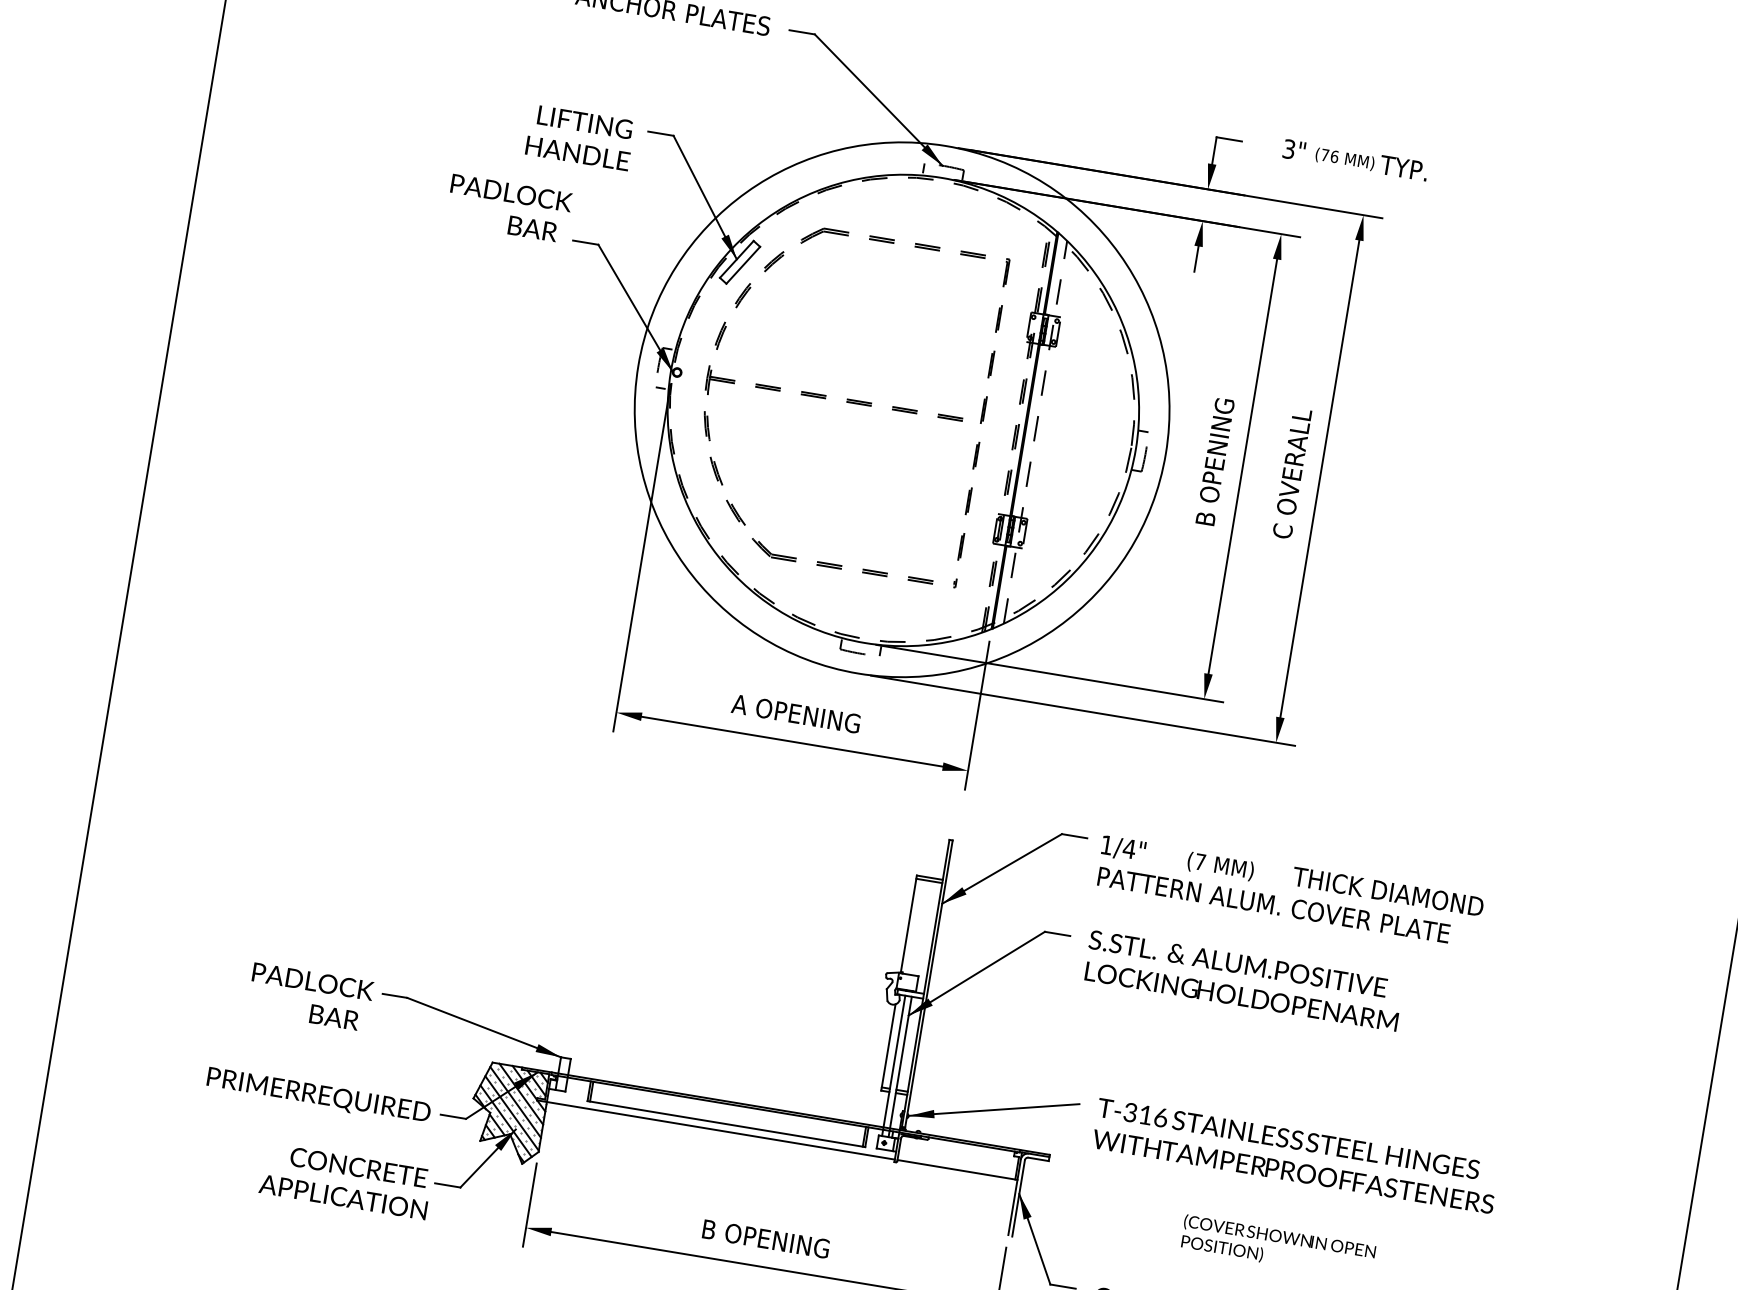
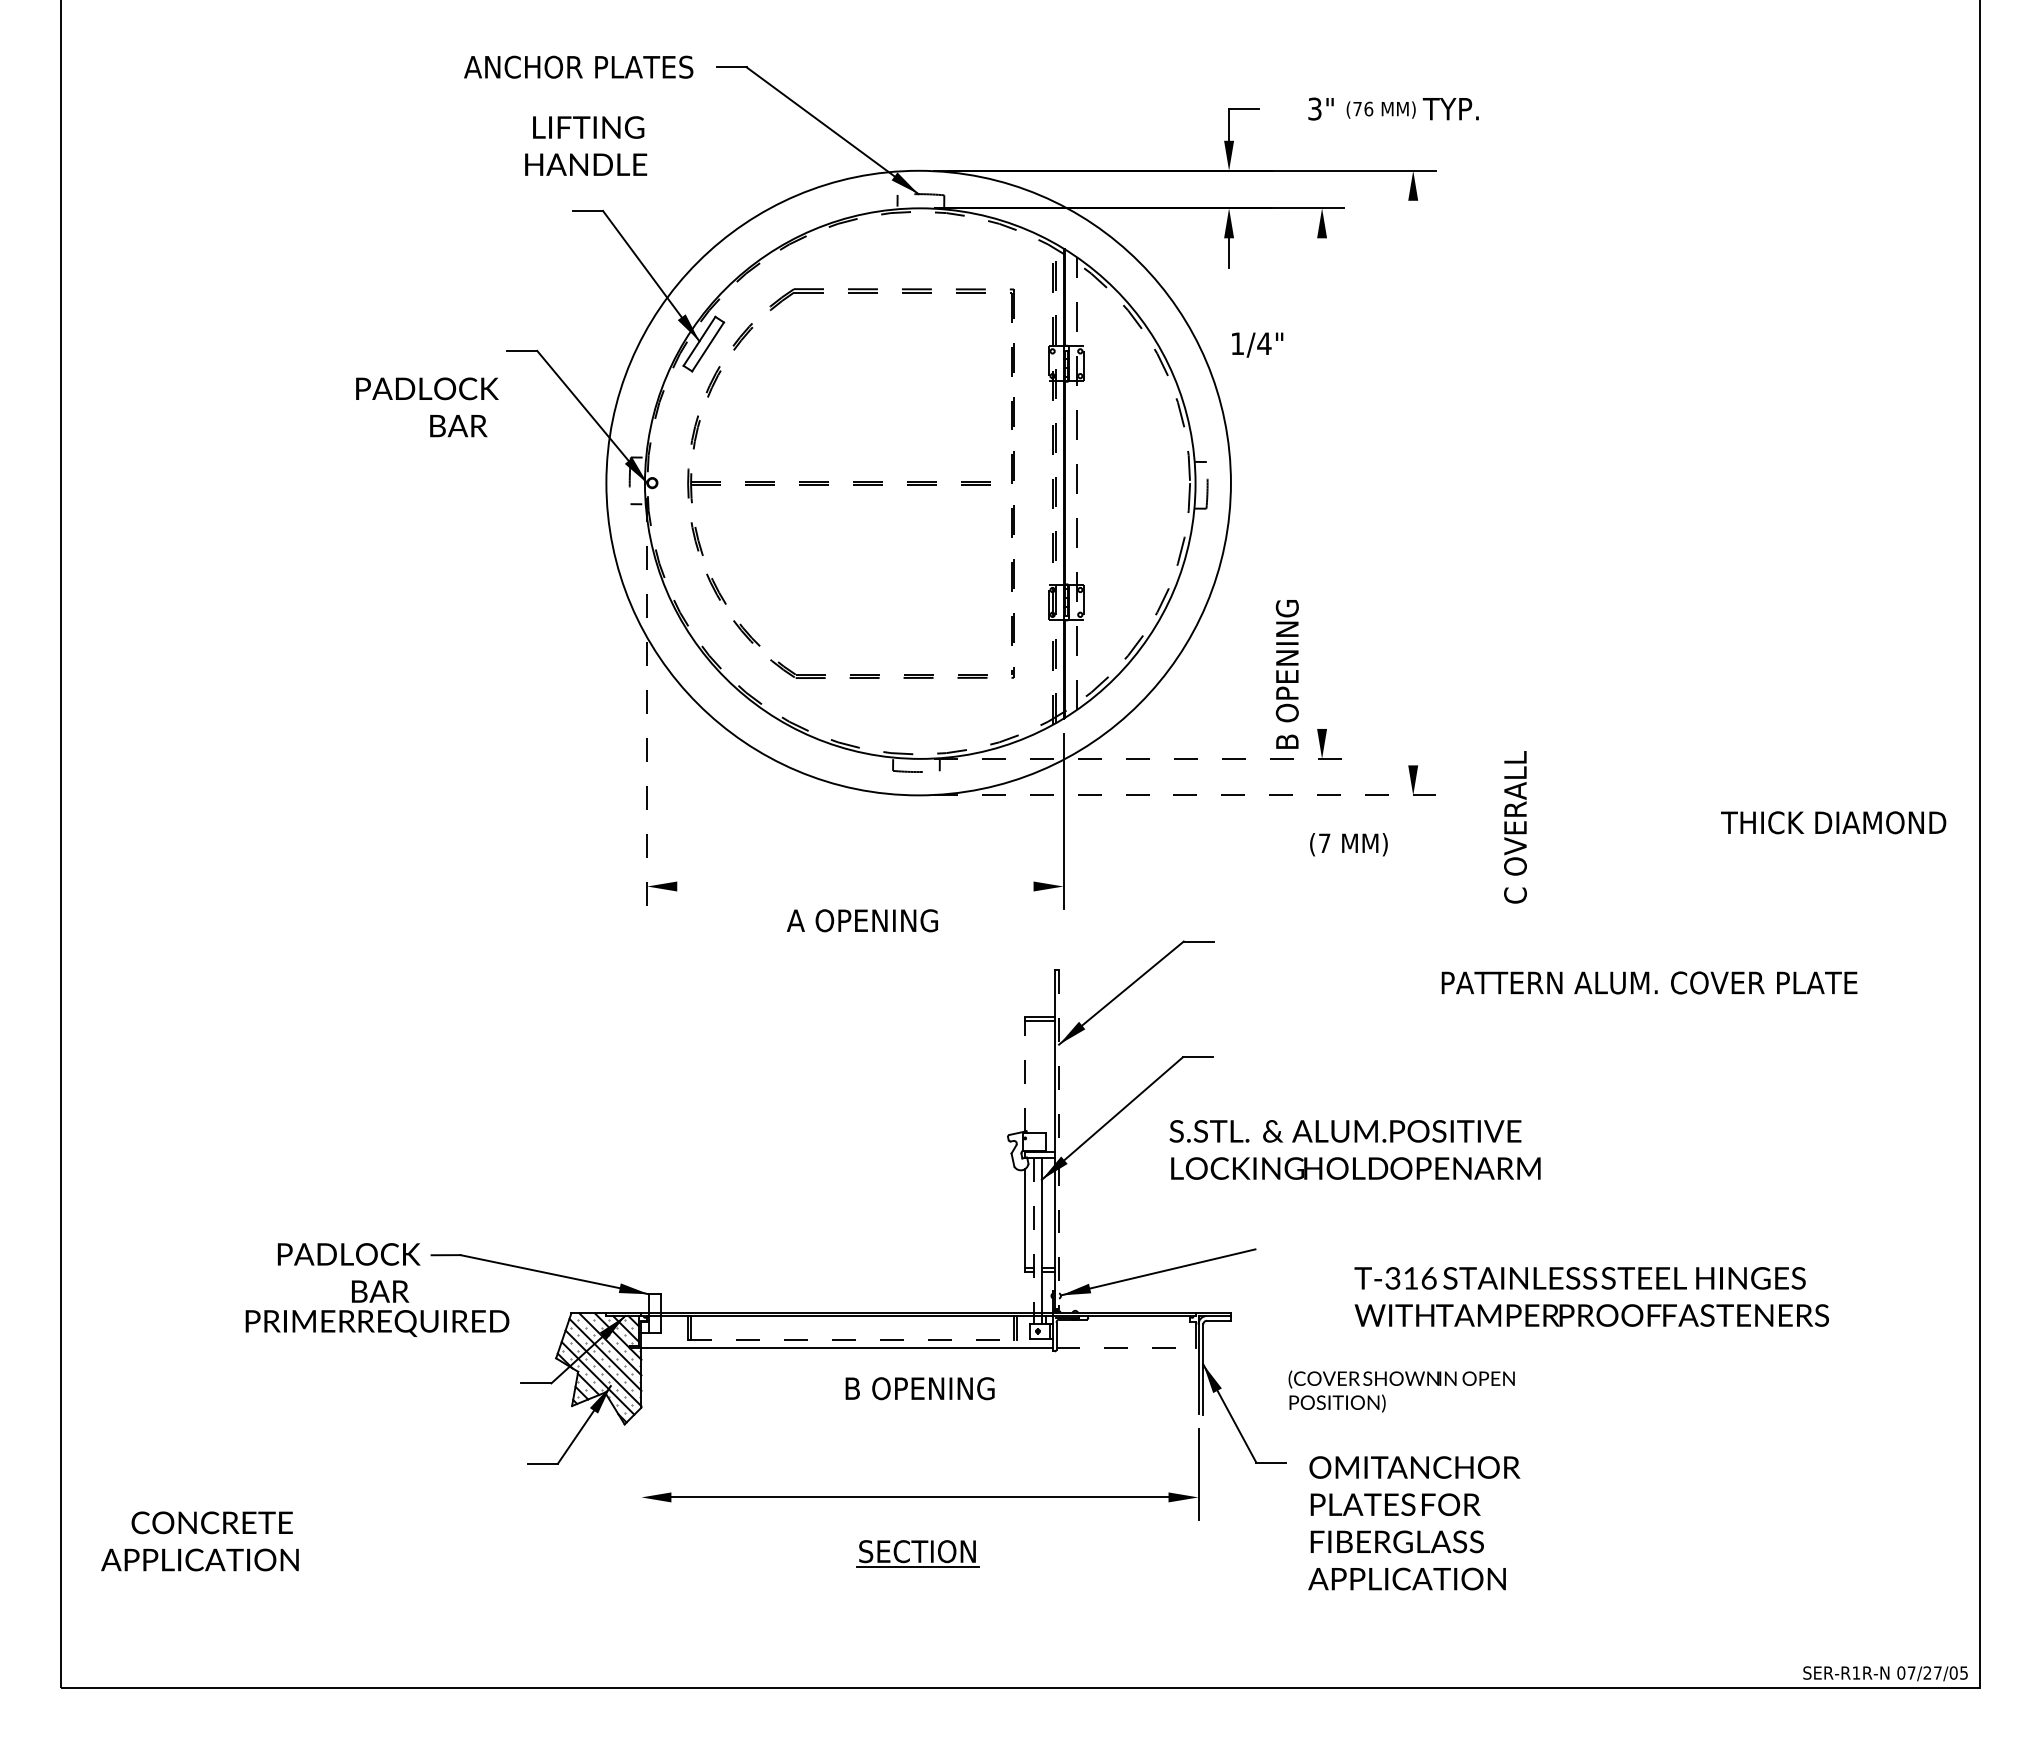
text: (580, 137) -> (586, 145), moved
text: (509, 208) -> (427, 407), moved
text: (1214, 461) -> (1286, 674), moved
line: (1243, 466) -> (1322, 483), removed
text: (1292, 473) -> (1515, 827), moved
line: (1320, 478) -> (1413, 482), removed
line: (642, 558) -> (647, 703), solid -> dashed
line: (1050, 673) -> (1139, 758), solid -> dashed
line: (1082, 710) -> (1184, 795), solid -> dashed
text: (796, 713) -> (862, 920), moved
line: (792, 741) -> (855, 886), removed
text: (1123, 848) -> (1257, 344), moved
text: (1220, 866) -> (1348, 844), moved
text: (1388, 891) -> (1833, 822), moved
text: (1273, 904) -> (1649, 982), moved
line: (908, 923) -> (1024, 1073), solid -> dashed
text: (1243, 980) -> (1354, 1149), moved
line: (929, 983) -> (1059, 1139), solid -> dashed
line: (893, 1066) -> (1034, 1241), solid -> dashed
text: (318, 1096) -> (377, 1323), moved
line: (726, 1123) -> (852, 1339), solid -> dashed
text: (1295, 1155) -> (1591, 1296), moved
line: (958, 1170) -> (1128, 1348), solid -> dashed
text: (345, 1181) -> (199, 1541), moved
line: (529, 1205) -> (641, 1470), removed
text: (765, 1238) -> (919, 1388), moved
text: (1277, 1247) -> (1401, 1391), moved

